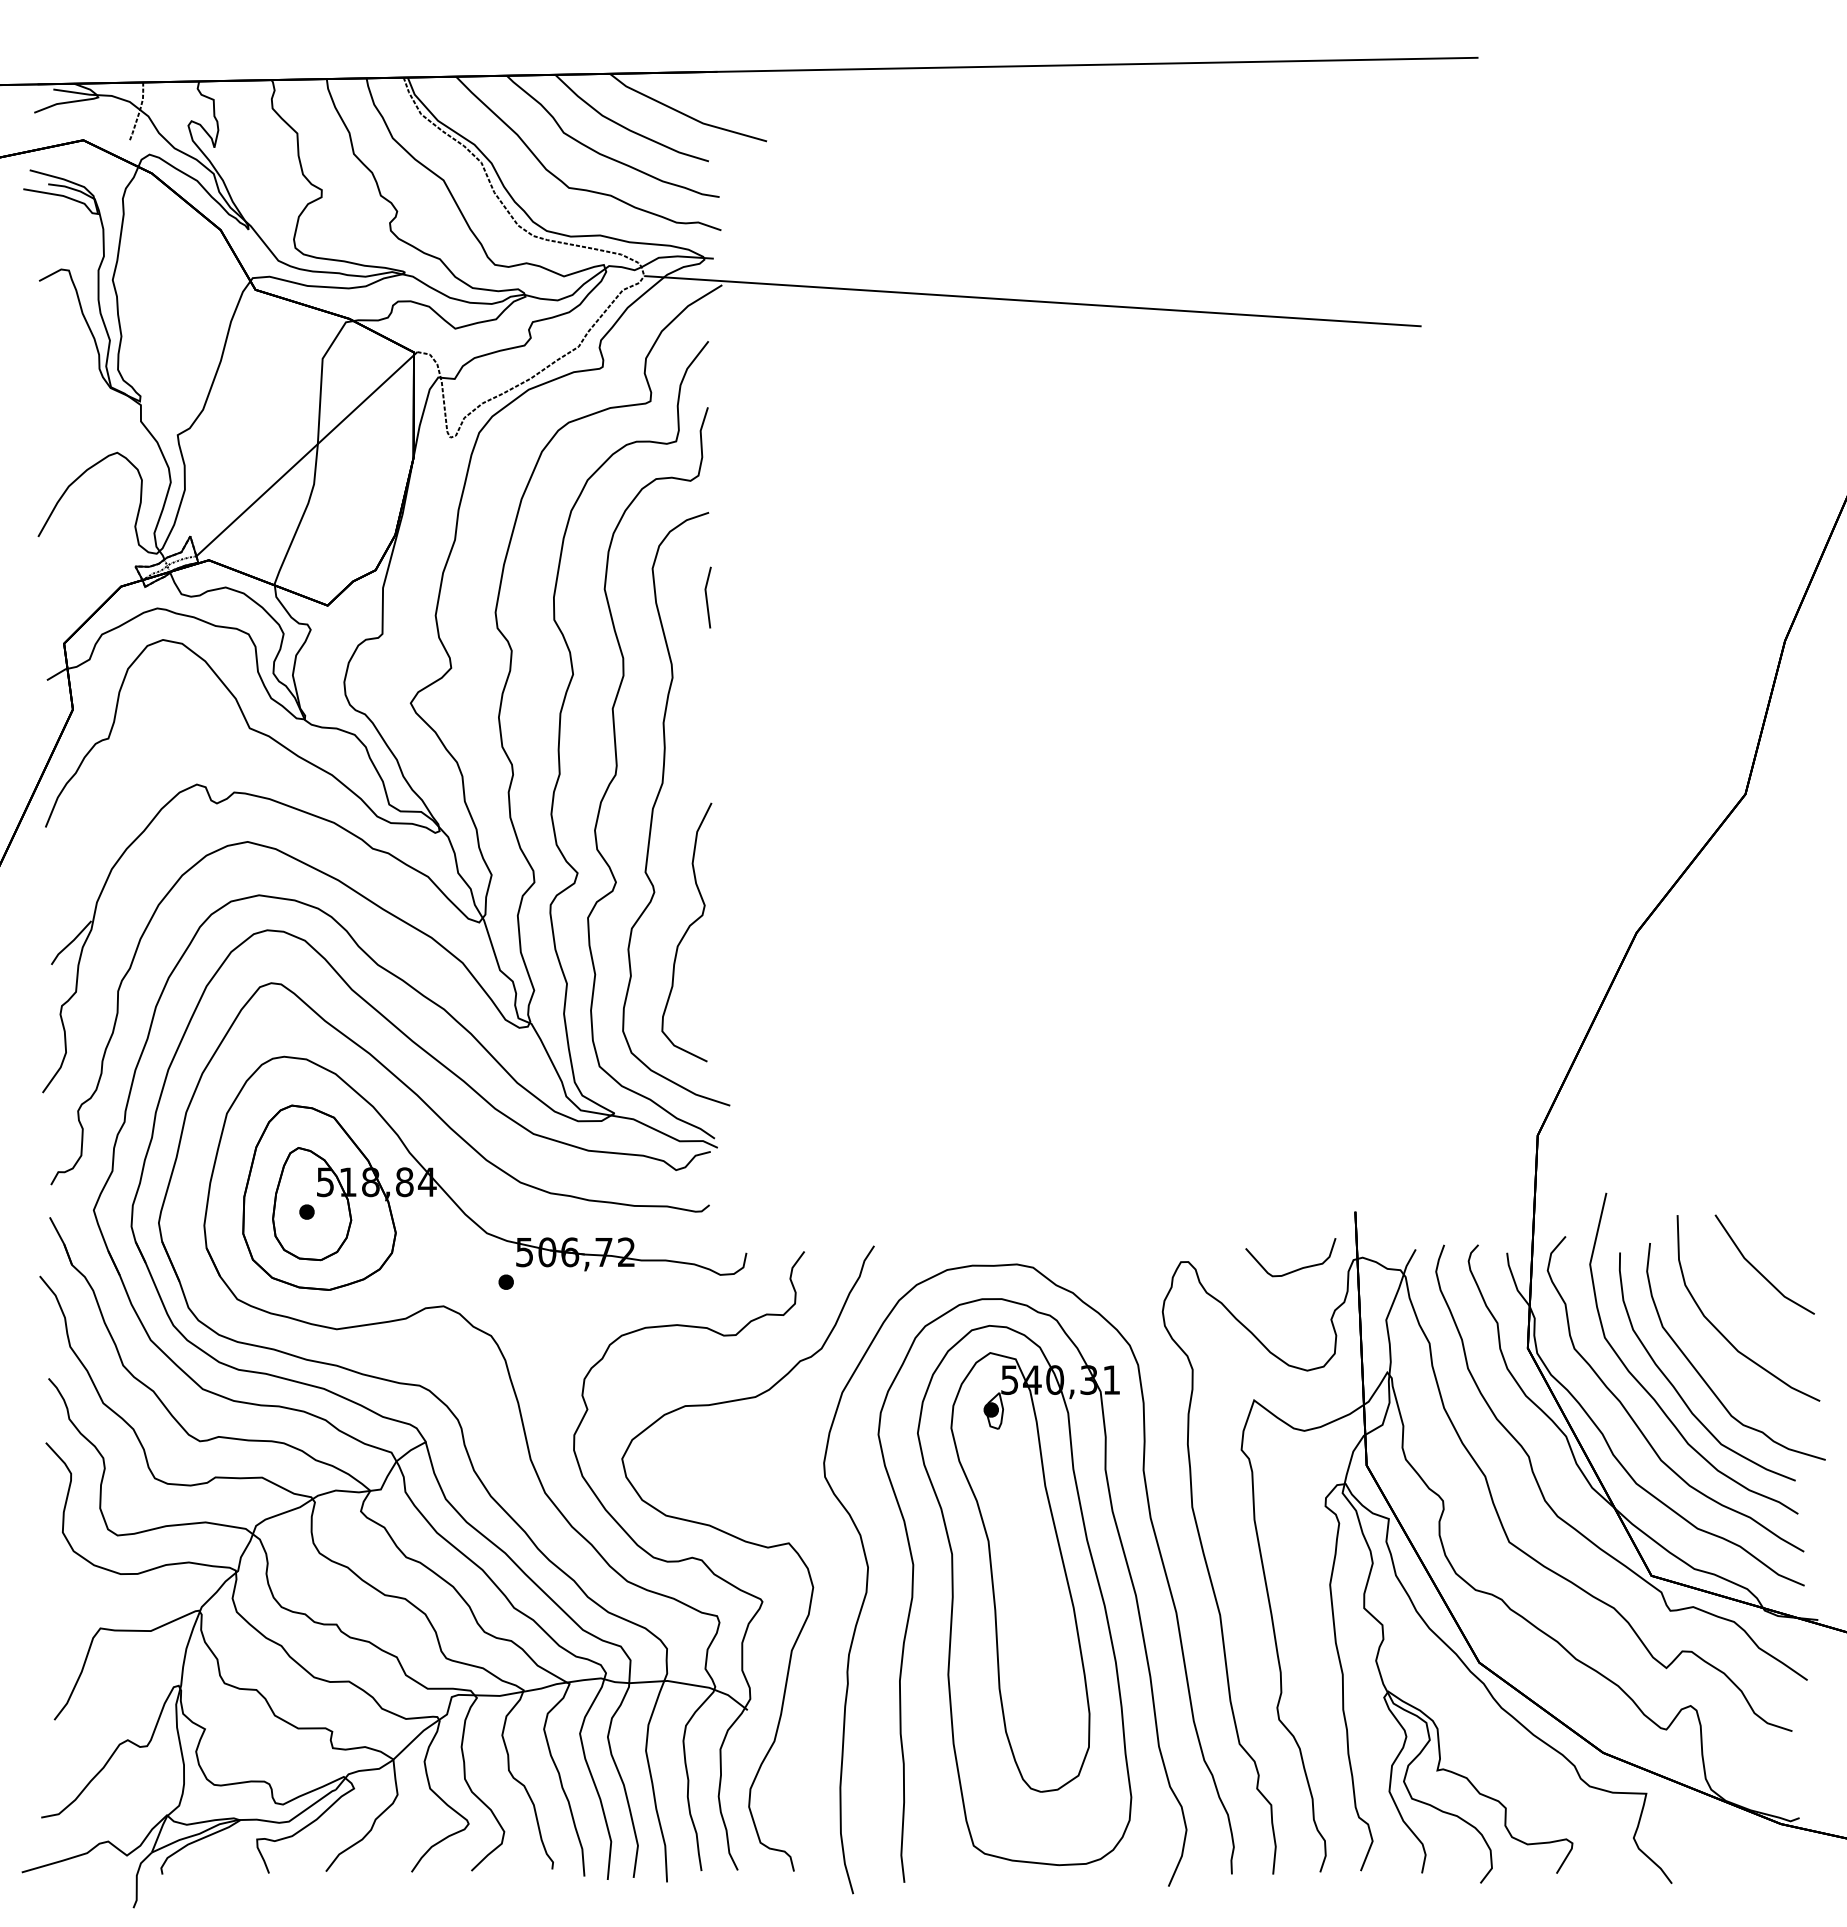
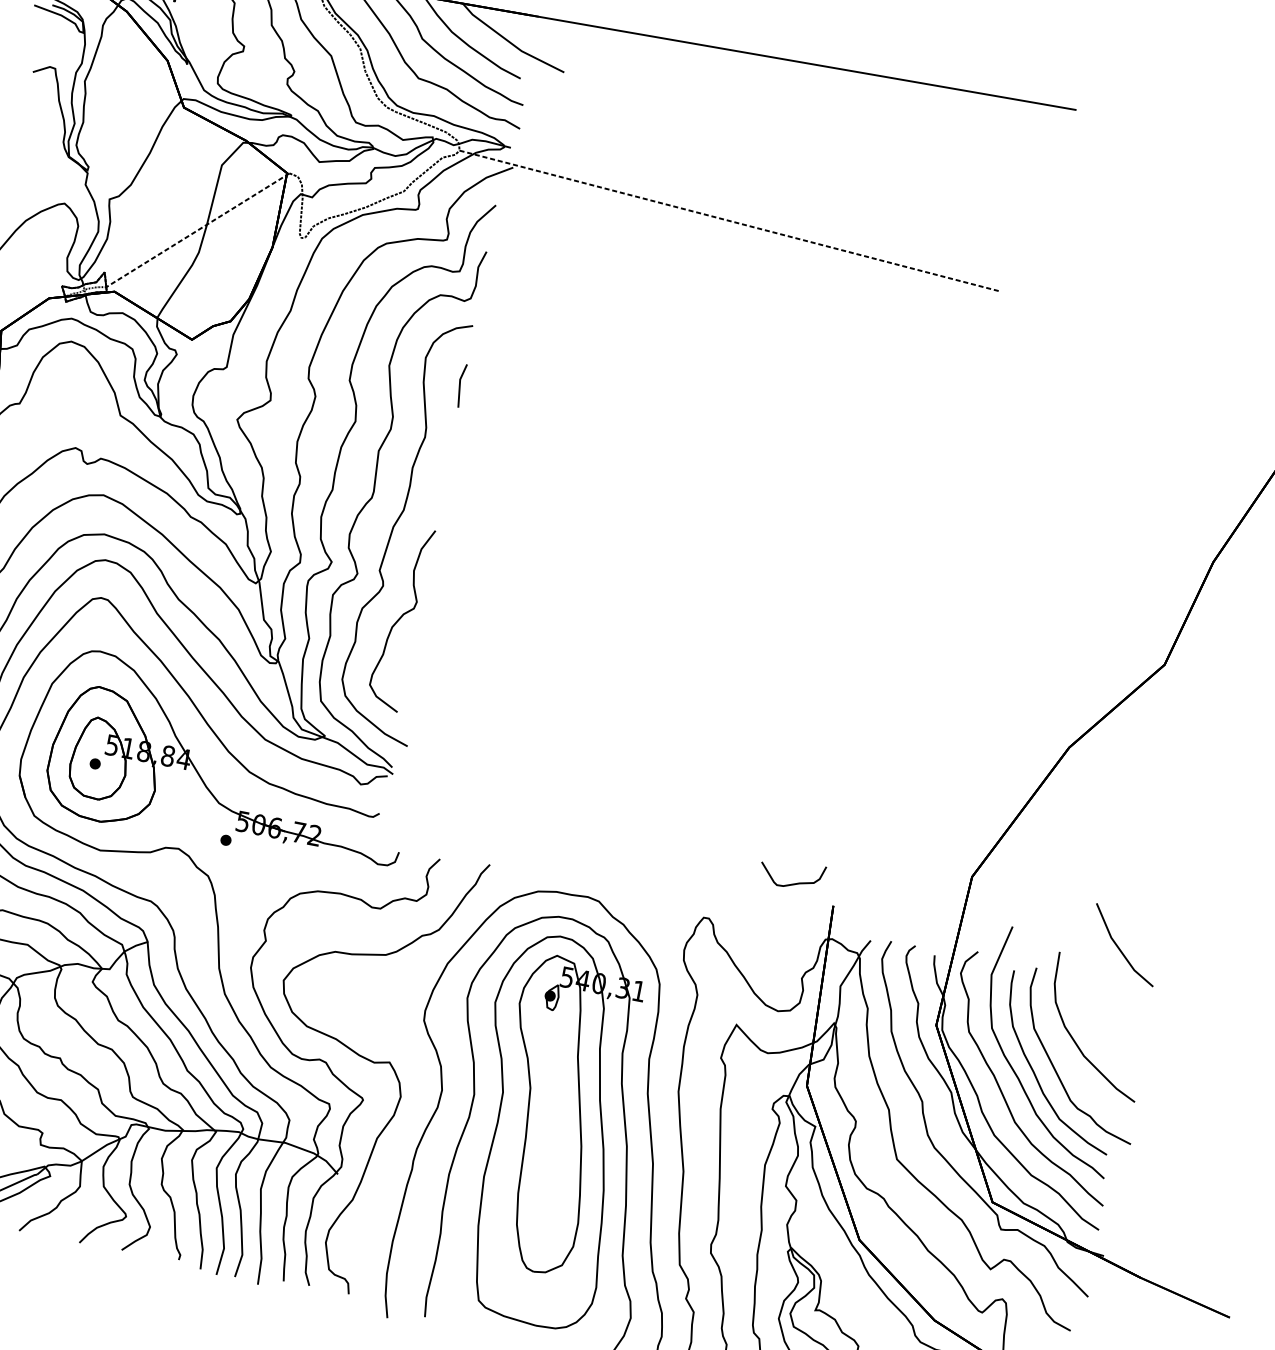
line: (1033, 301) -> (730, 221), solid -> dashed
line: (306, 454) -> (197, 230), solid -> dashed
curve: (1295, 1269) -> (793, 883), moved
line: (1758, 1270) -> (1119, 948), moved

